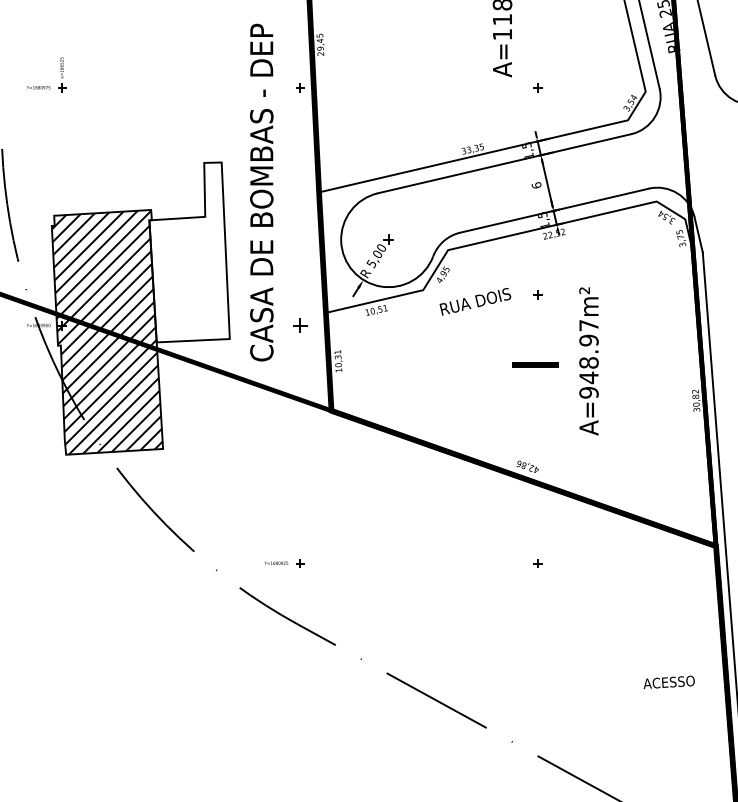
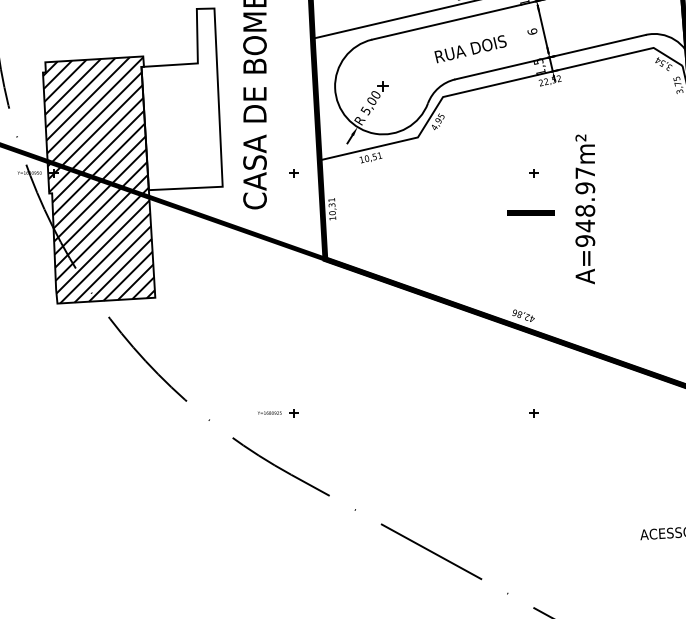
part: (537, 294) -> (533, 173), moved
text: (475, 301) -> (470, 48), moved
part: (300, 325) -> (294, 173), size x0.62

